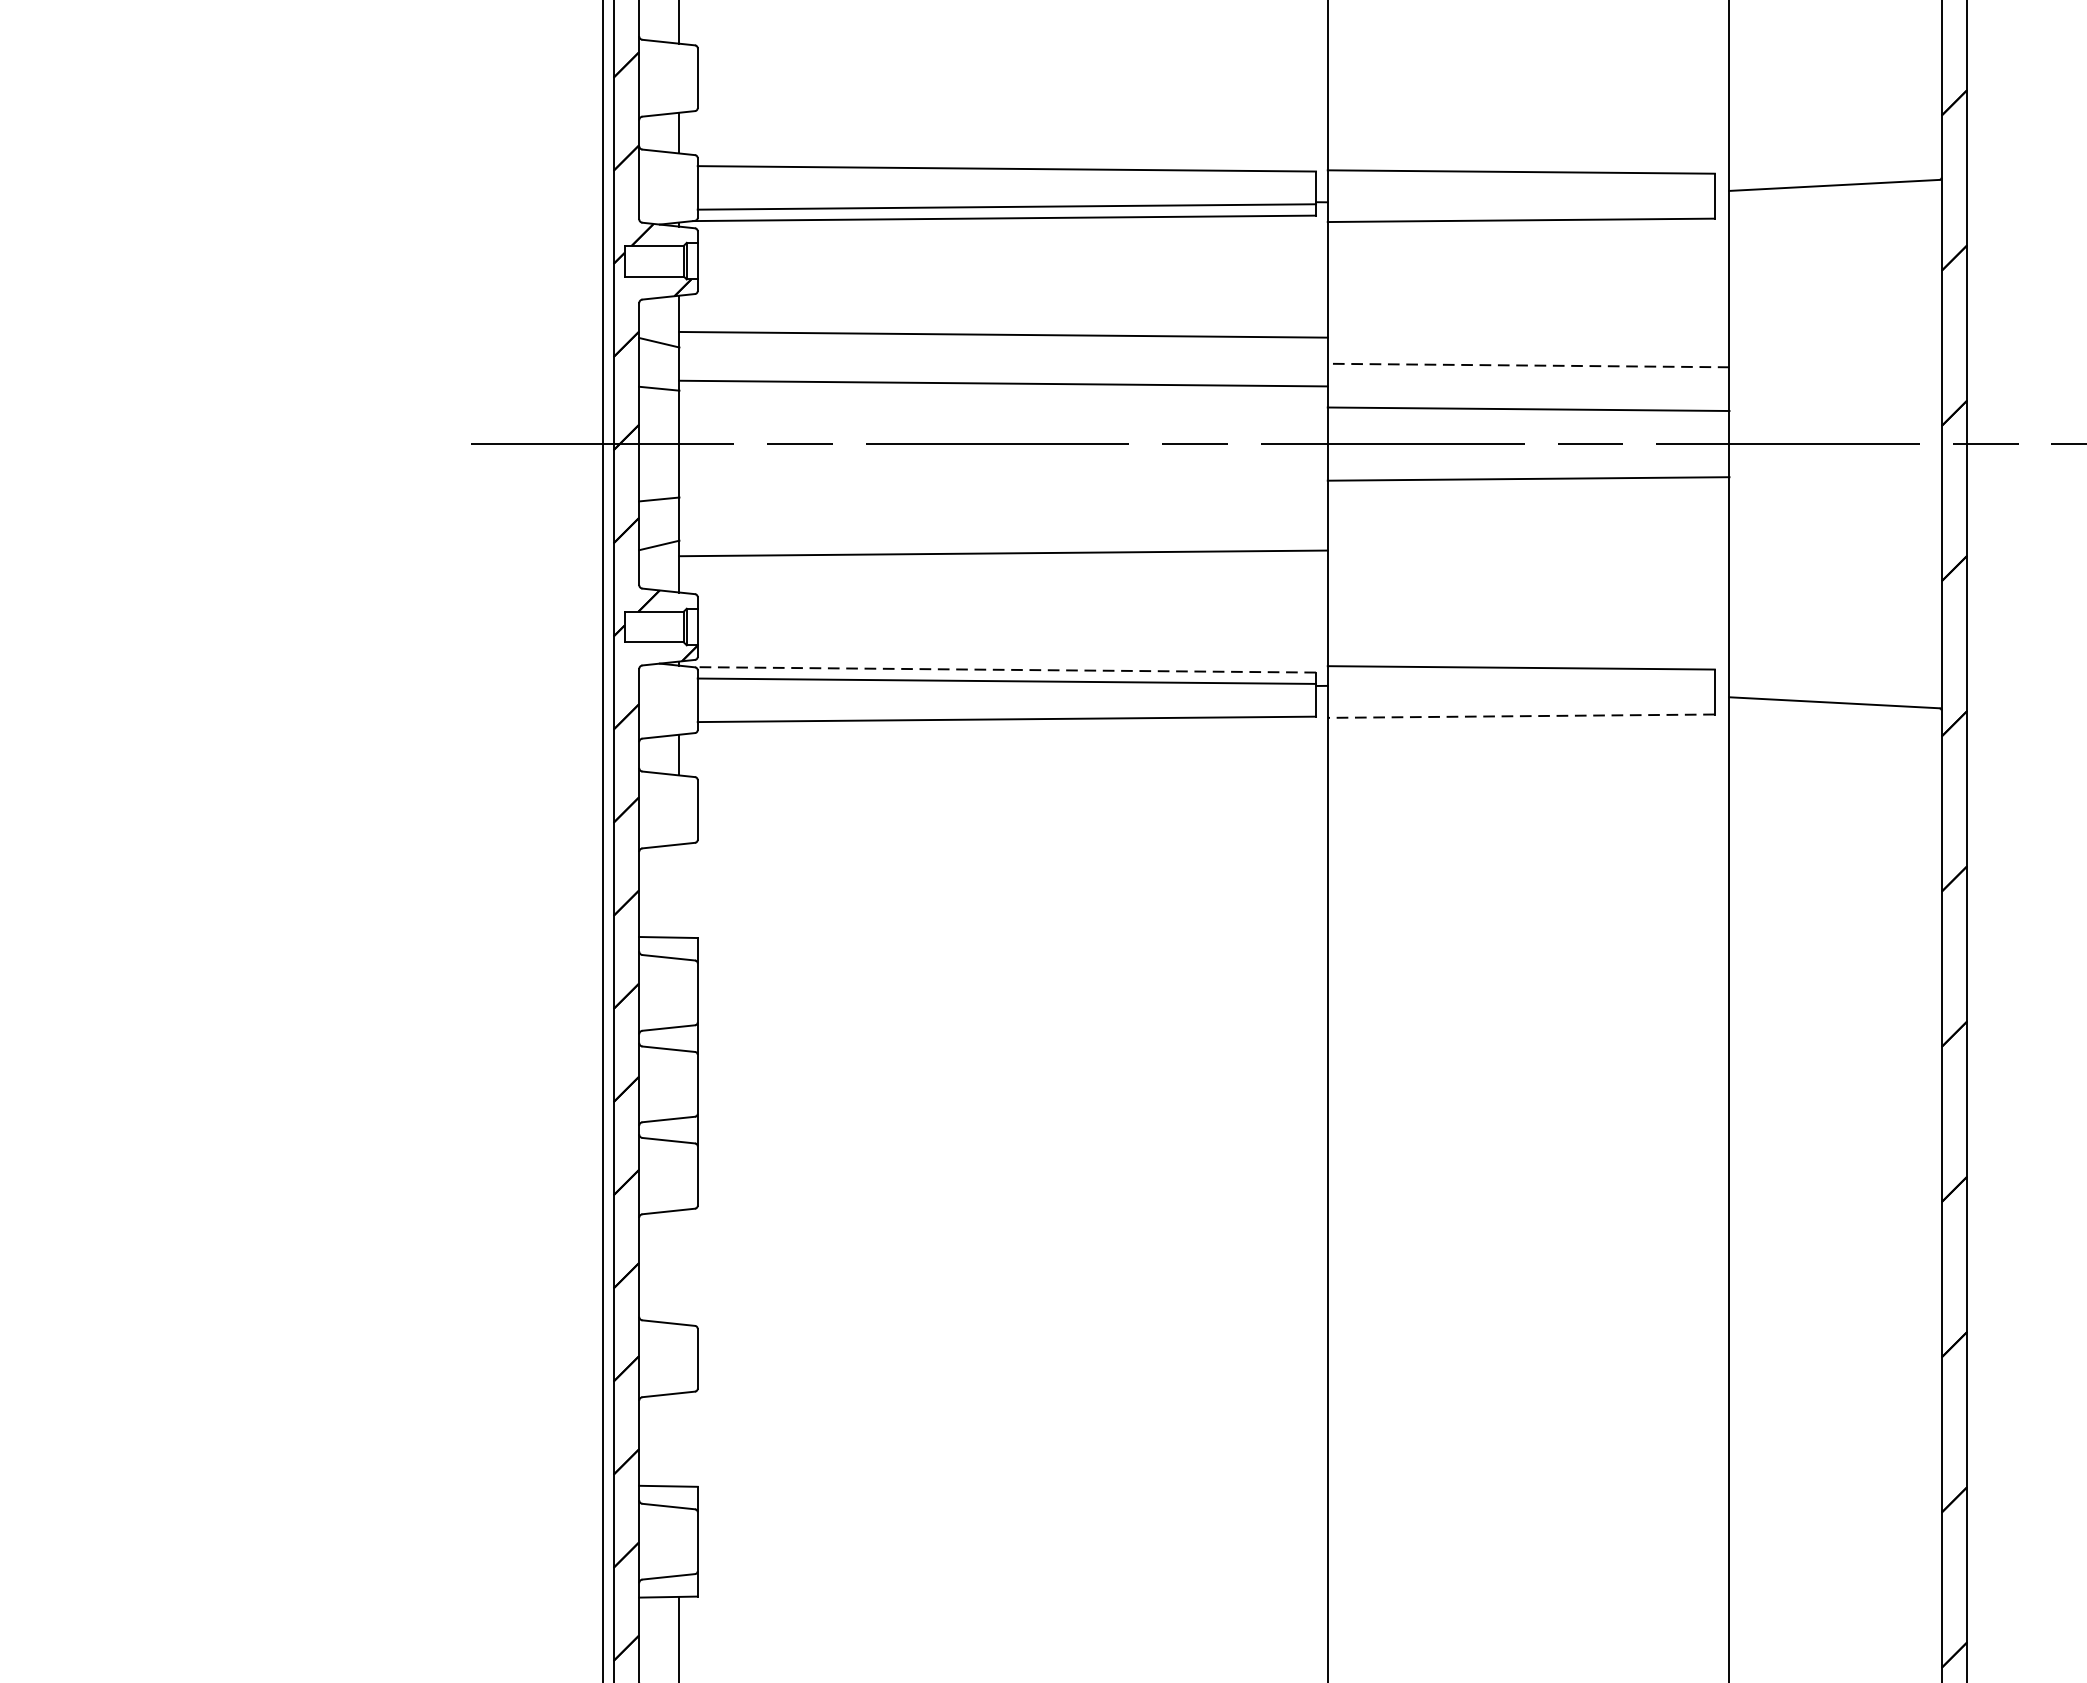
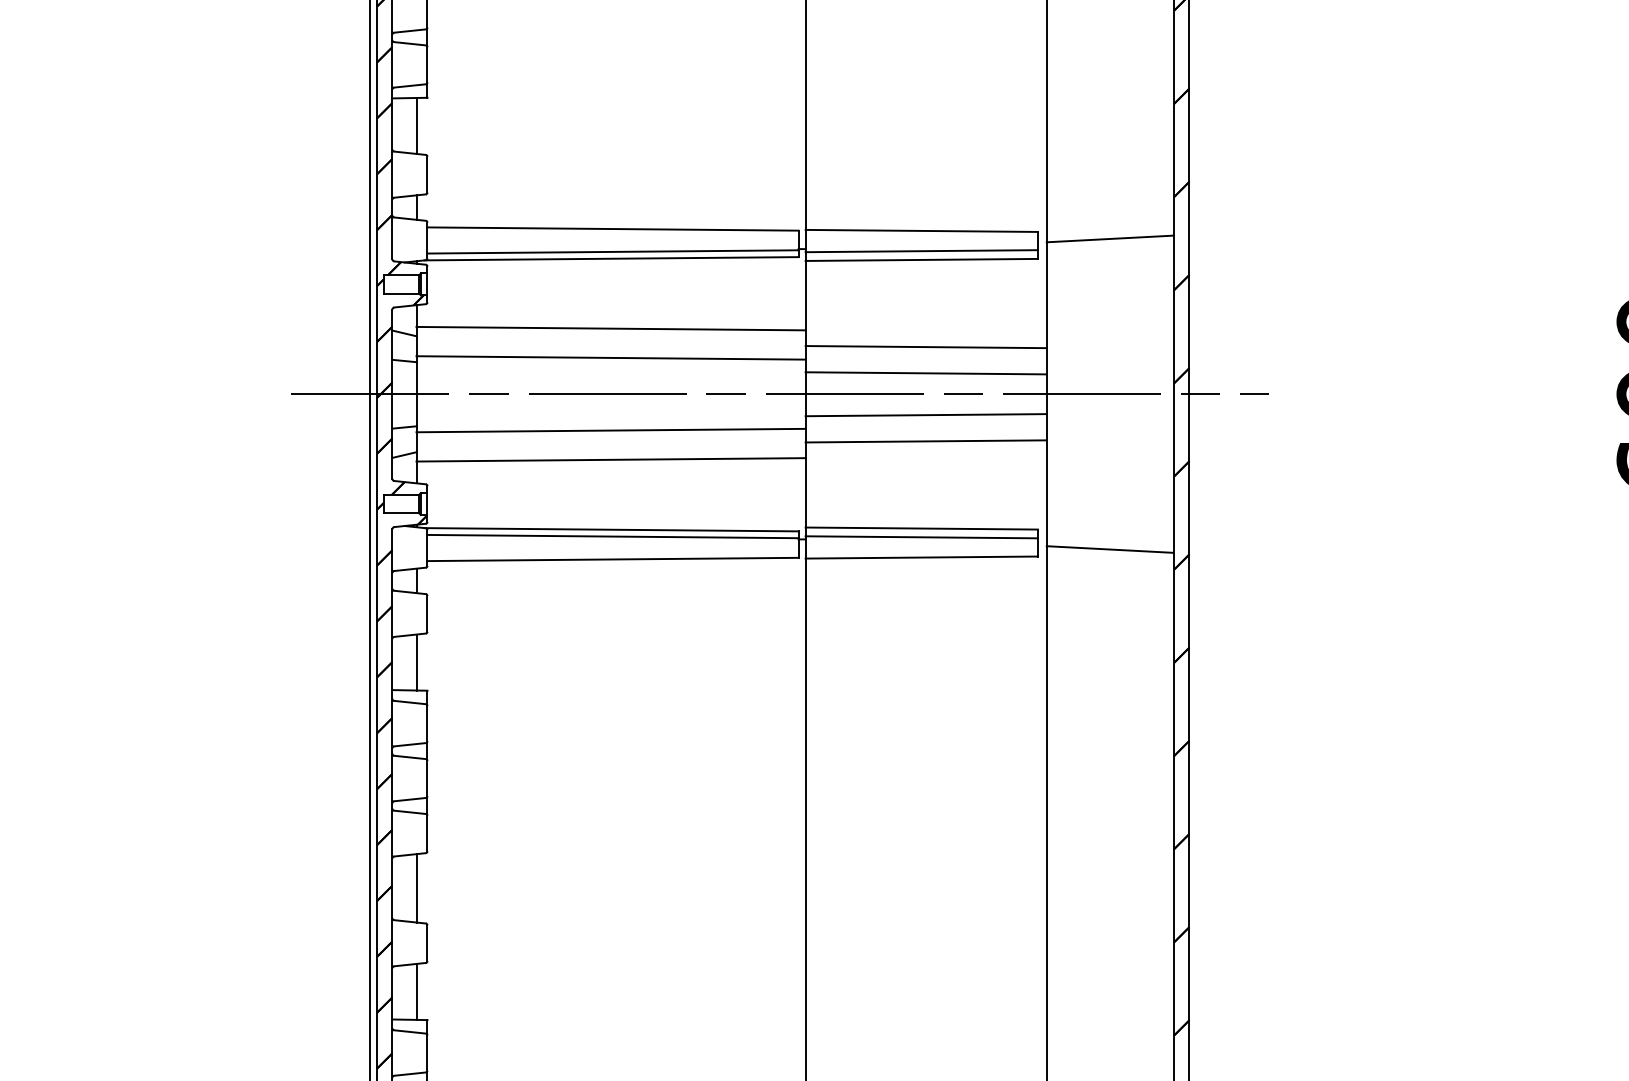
line: (1520, 206) -> (921, 251), added
line: (1529, 366) -> (926, 347), dashed -> solid
line: (1002, 504) -> (610, 430), added
line: (1527, 522) -> (925, 441), added
line: (1004, 669) -> (611, 529), dashed -> solid
line: (1520, 682) -> (921, 537), added
line: (1520, 716) -> (921, 557), dashed -> solid
line: (679, 891) -> (416, 662), added
line: (679, 1267) -> (416, 888), added
line: (679, 1439) -> (416, 991), added

